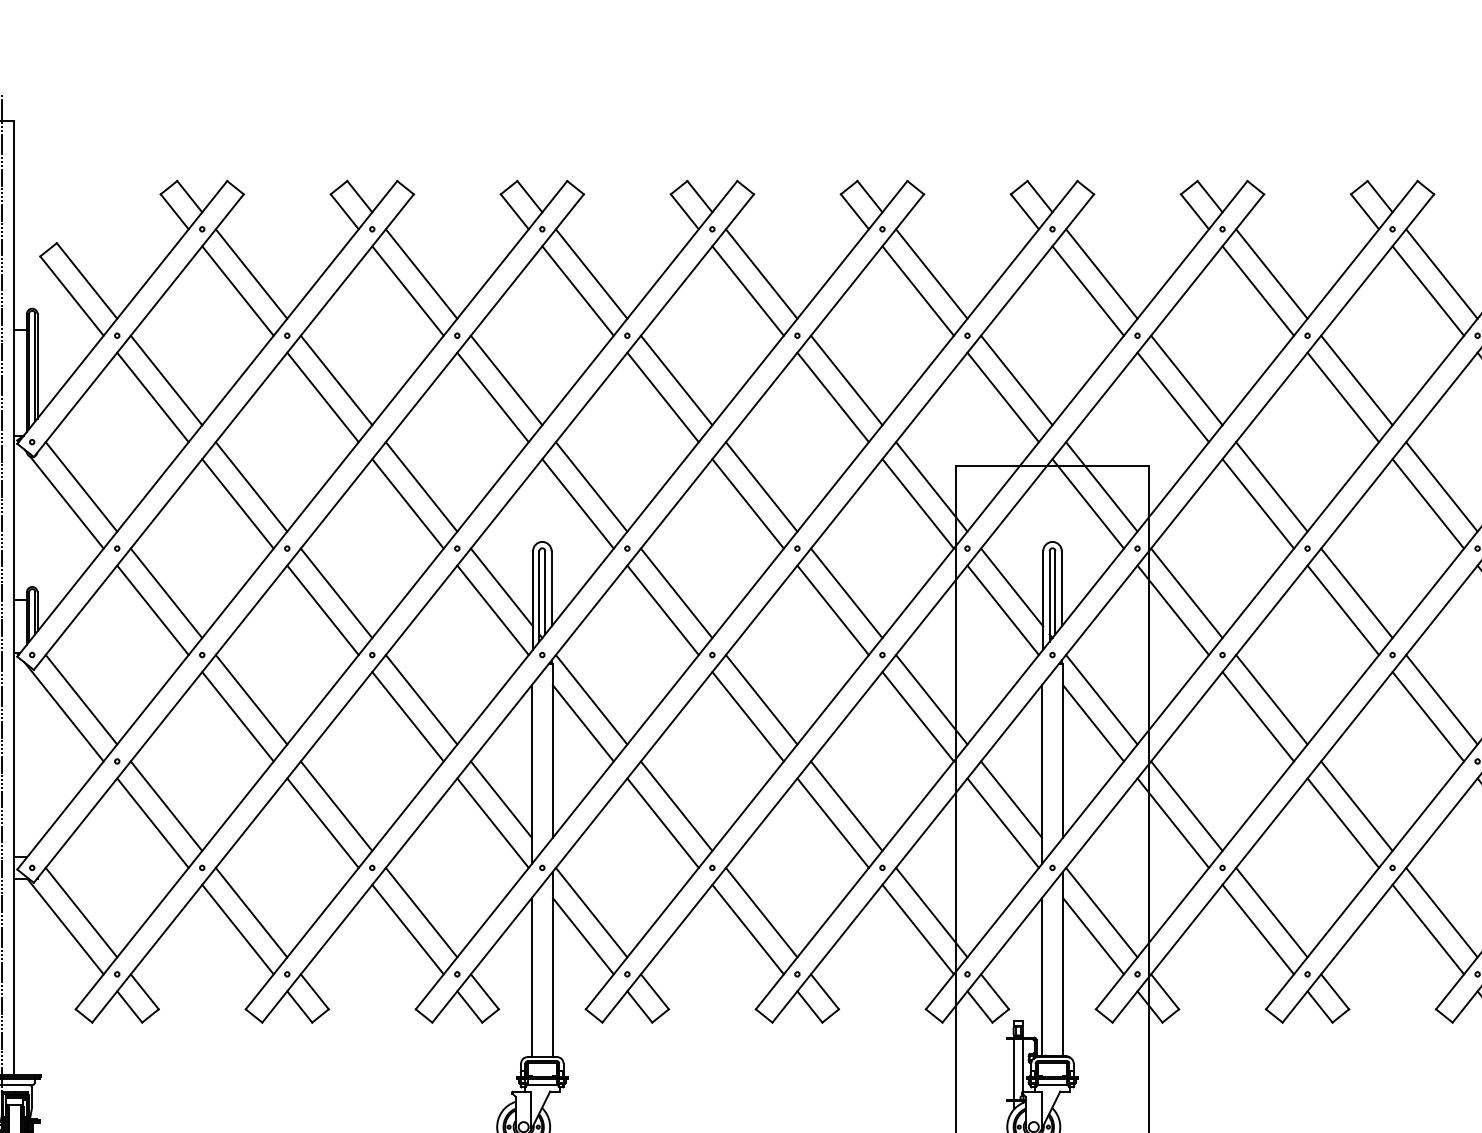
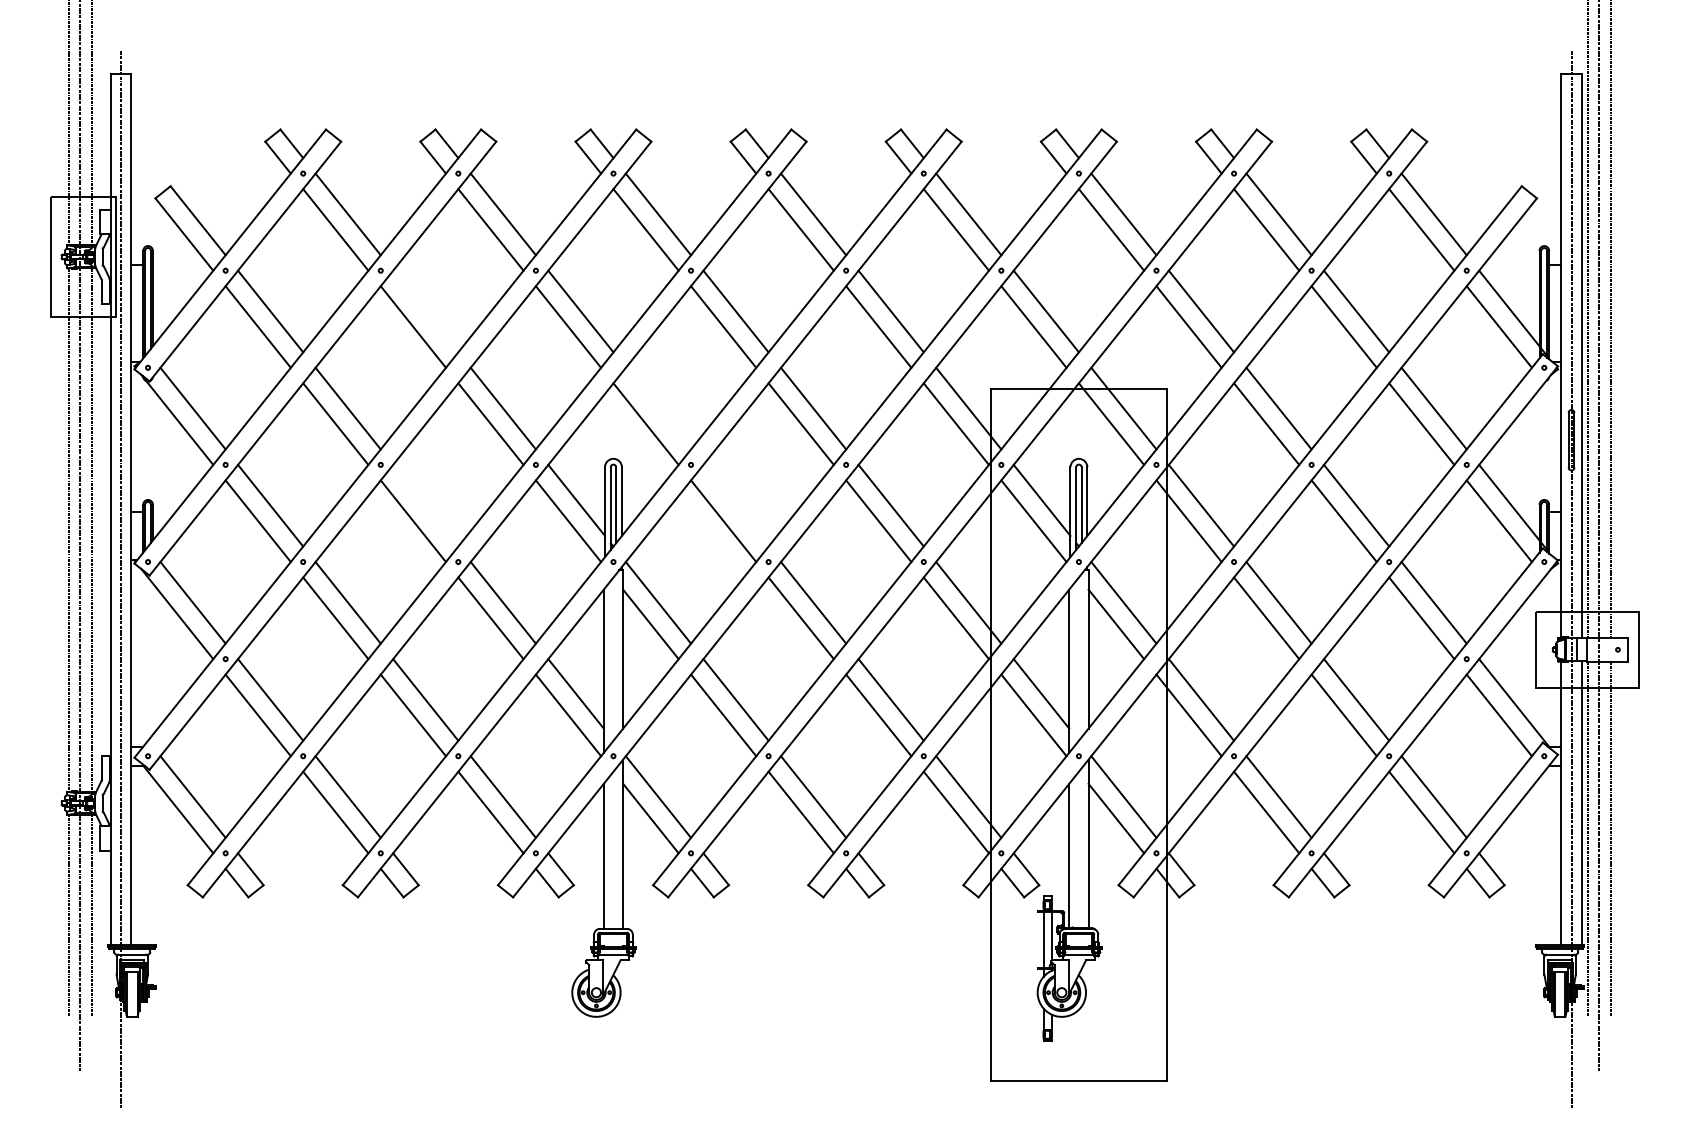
line: (336, 380) -> (425, 311), removed
line: (591, 486) -> (658, 408), removed
line: (336, 593) -> (425, 505), removed
line: (676, 593) -> (735, 505), removed

